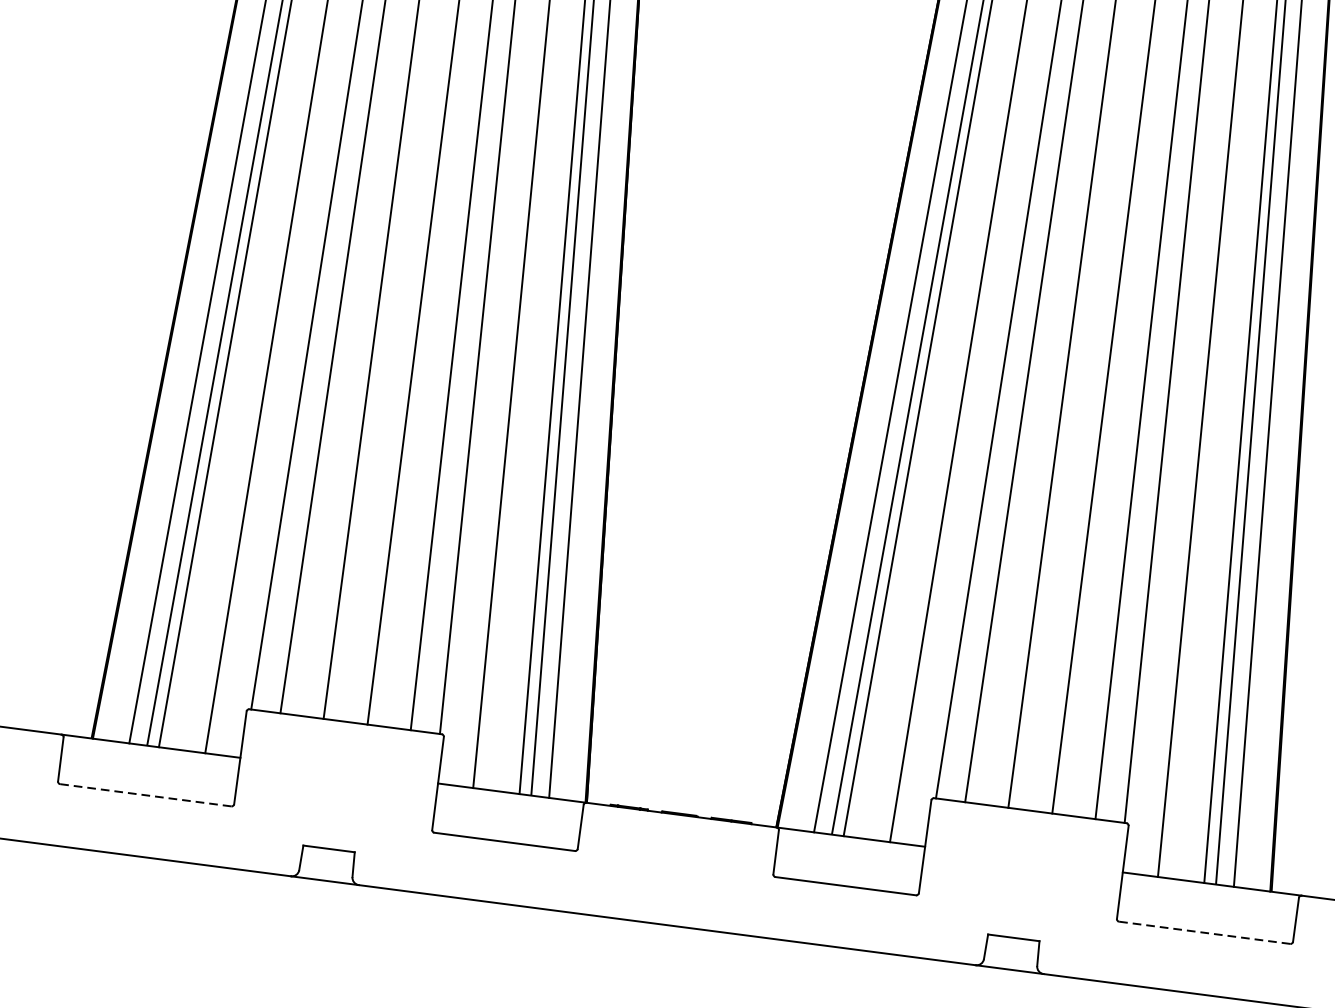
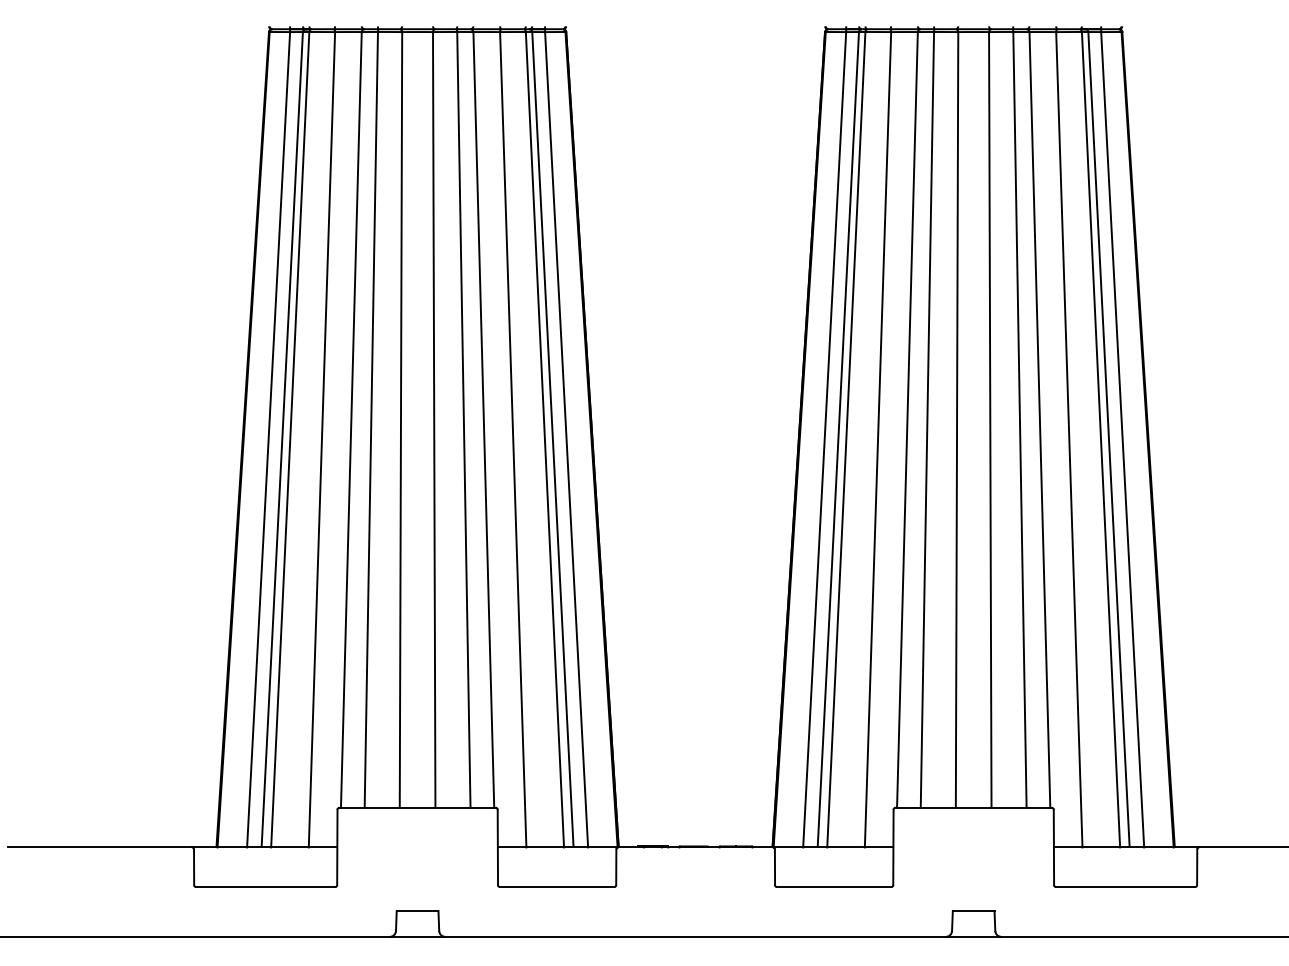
line: (145, 795) -> (265, 887), dashed -> solid
line: (1204, 933) -> (1125, 887), dashed -> solid

